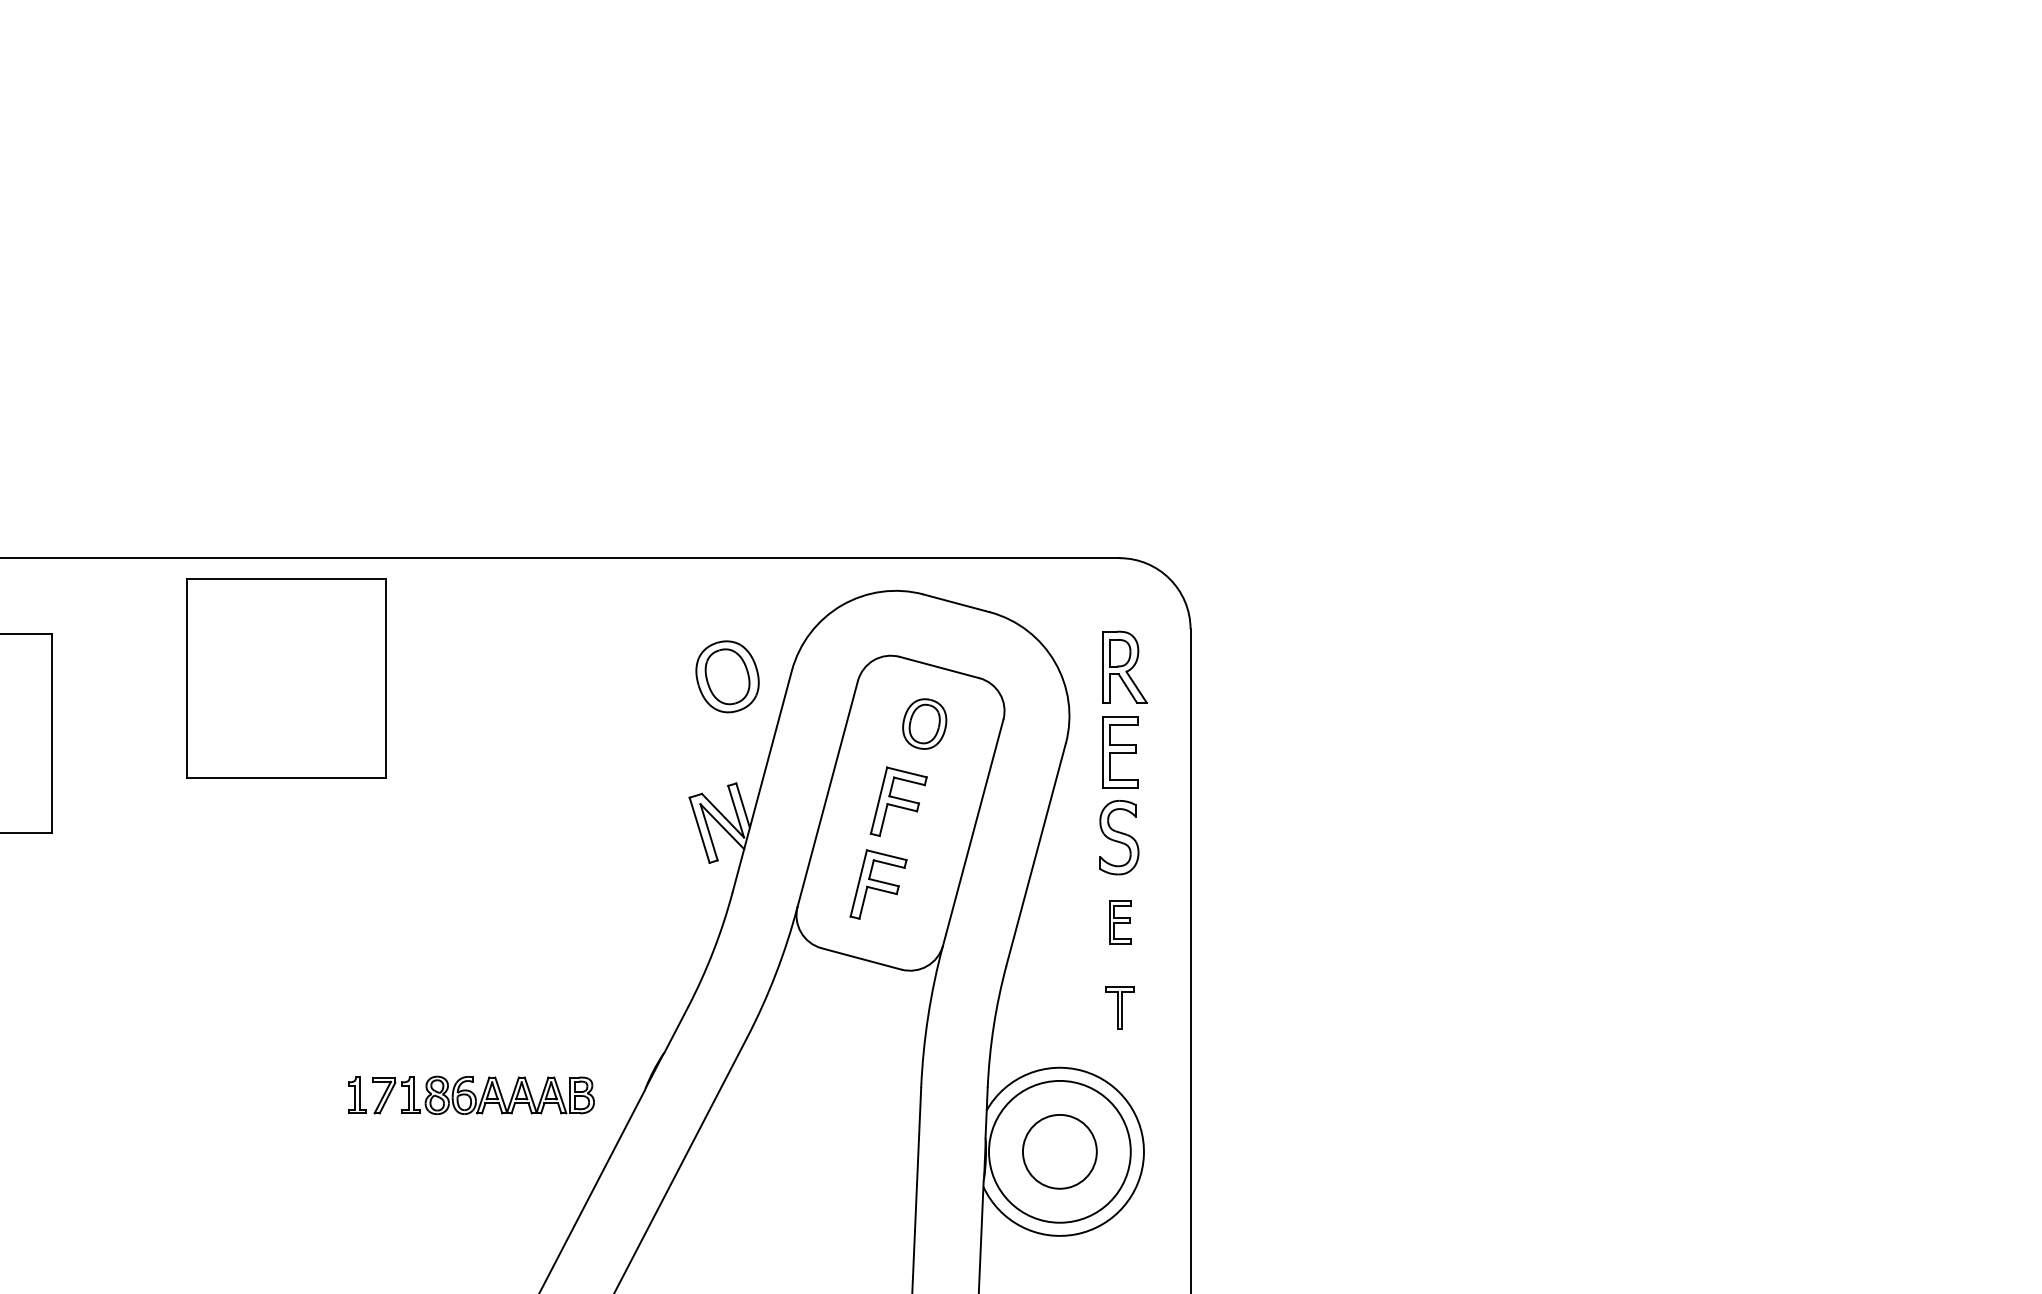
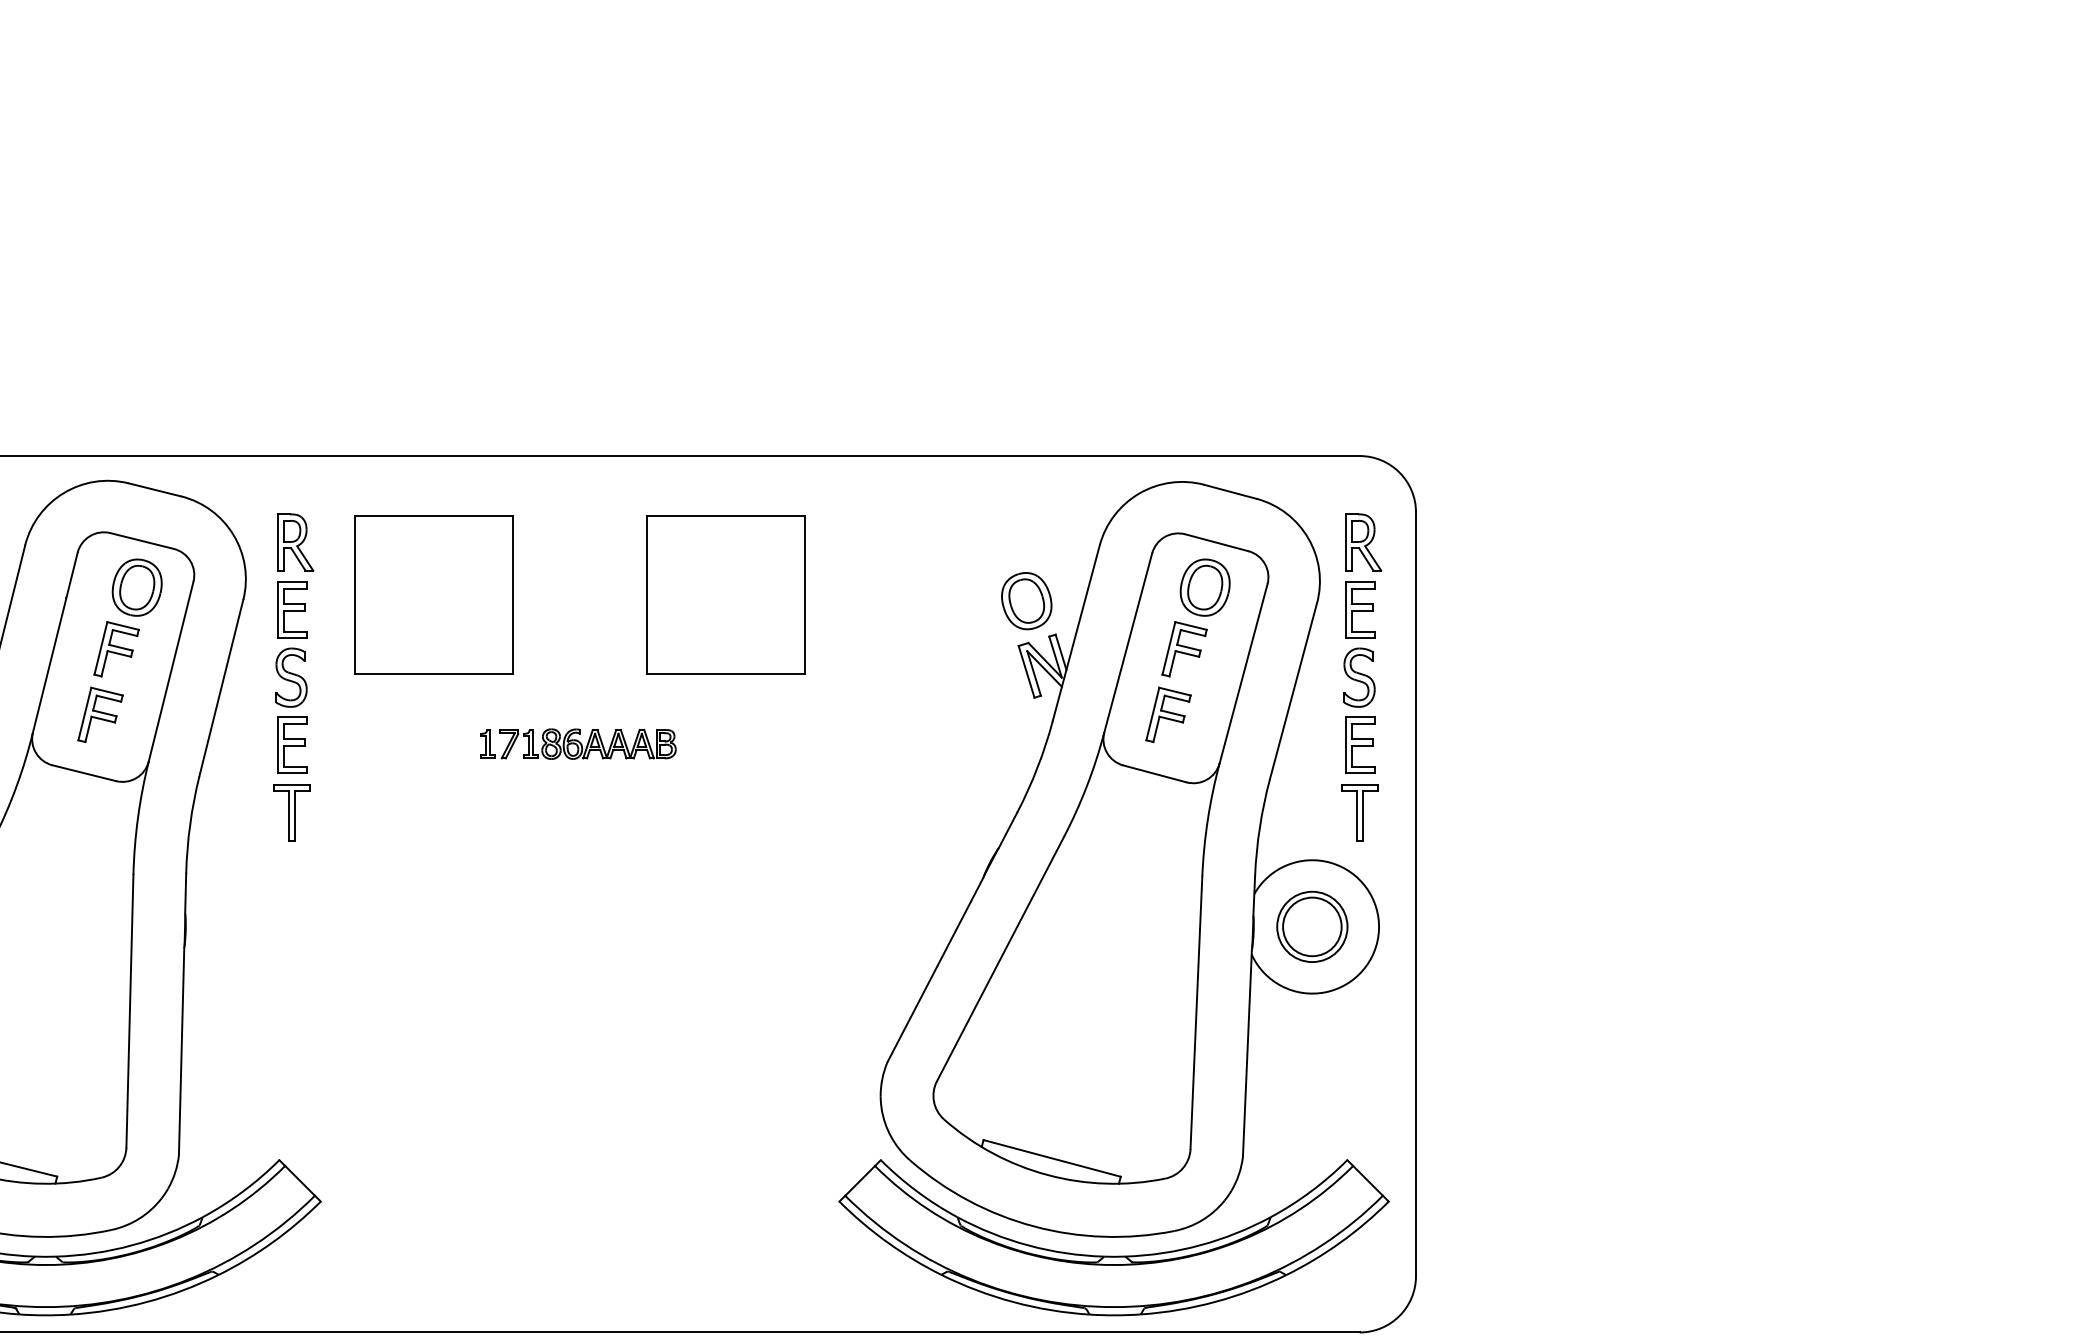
part: (286, 677) -> (725, 594), moved
part: (727, 677) -> (1026, 601), moved
part: (923, 723) -> (1204, 587), size x1.43
part: (1120, 921) -> (1360, 744), size x1.67
part: (1119, 1007) -> (1359, 812), size x1.67
part: (471, 1094) -> (578, 743), moved
circle: (1060, 1151) -> (1312, 926), size x0.62

